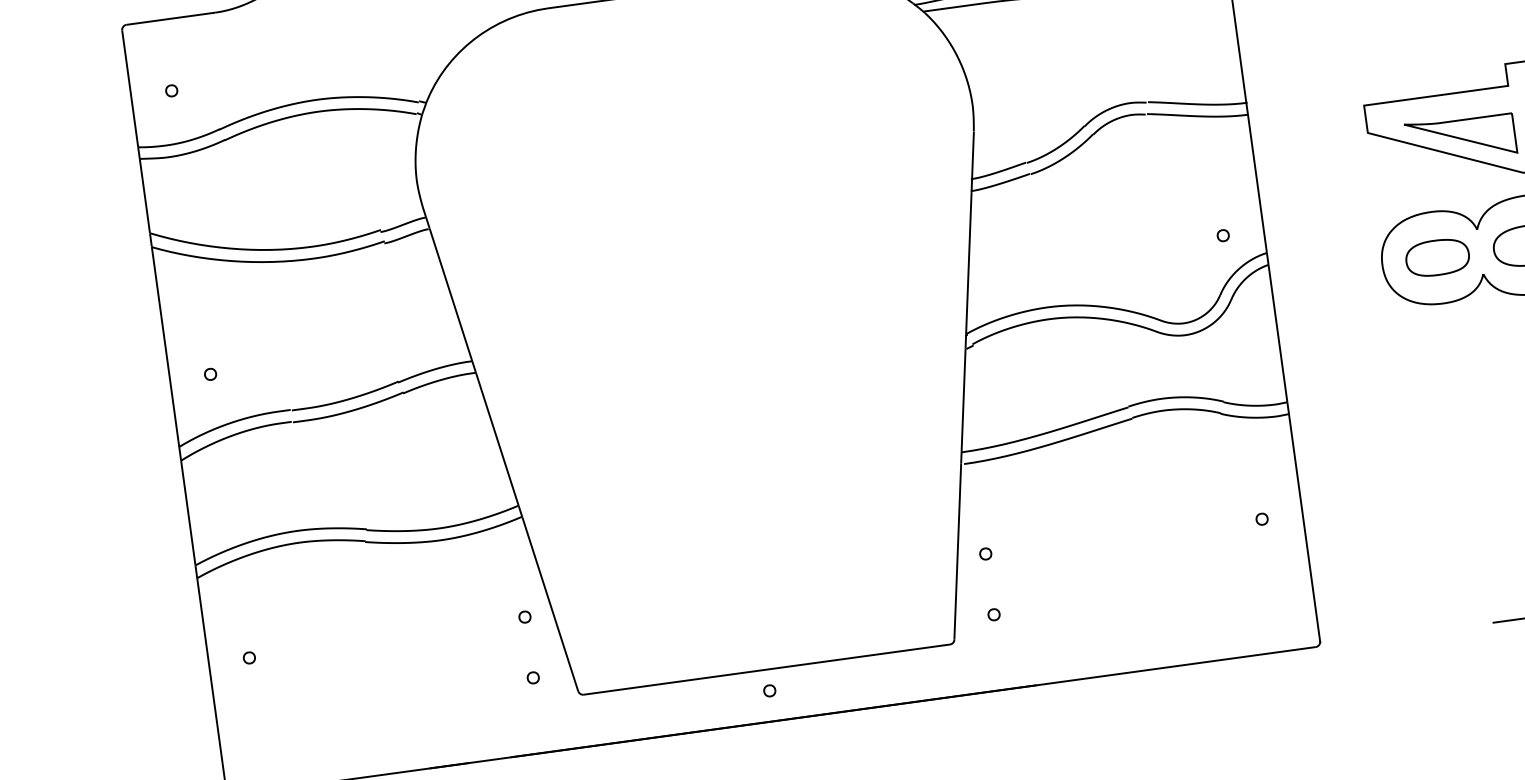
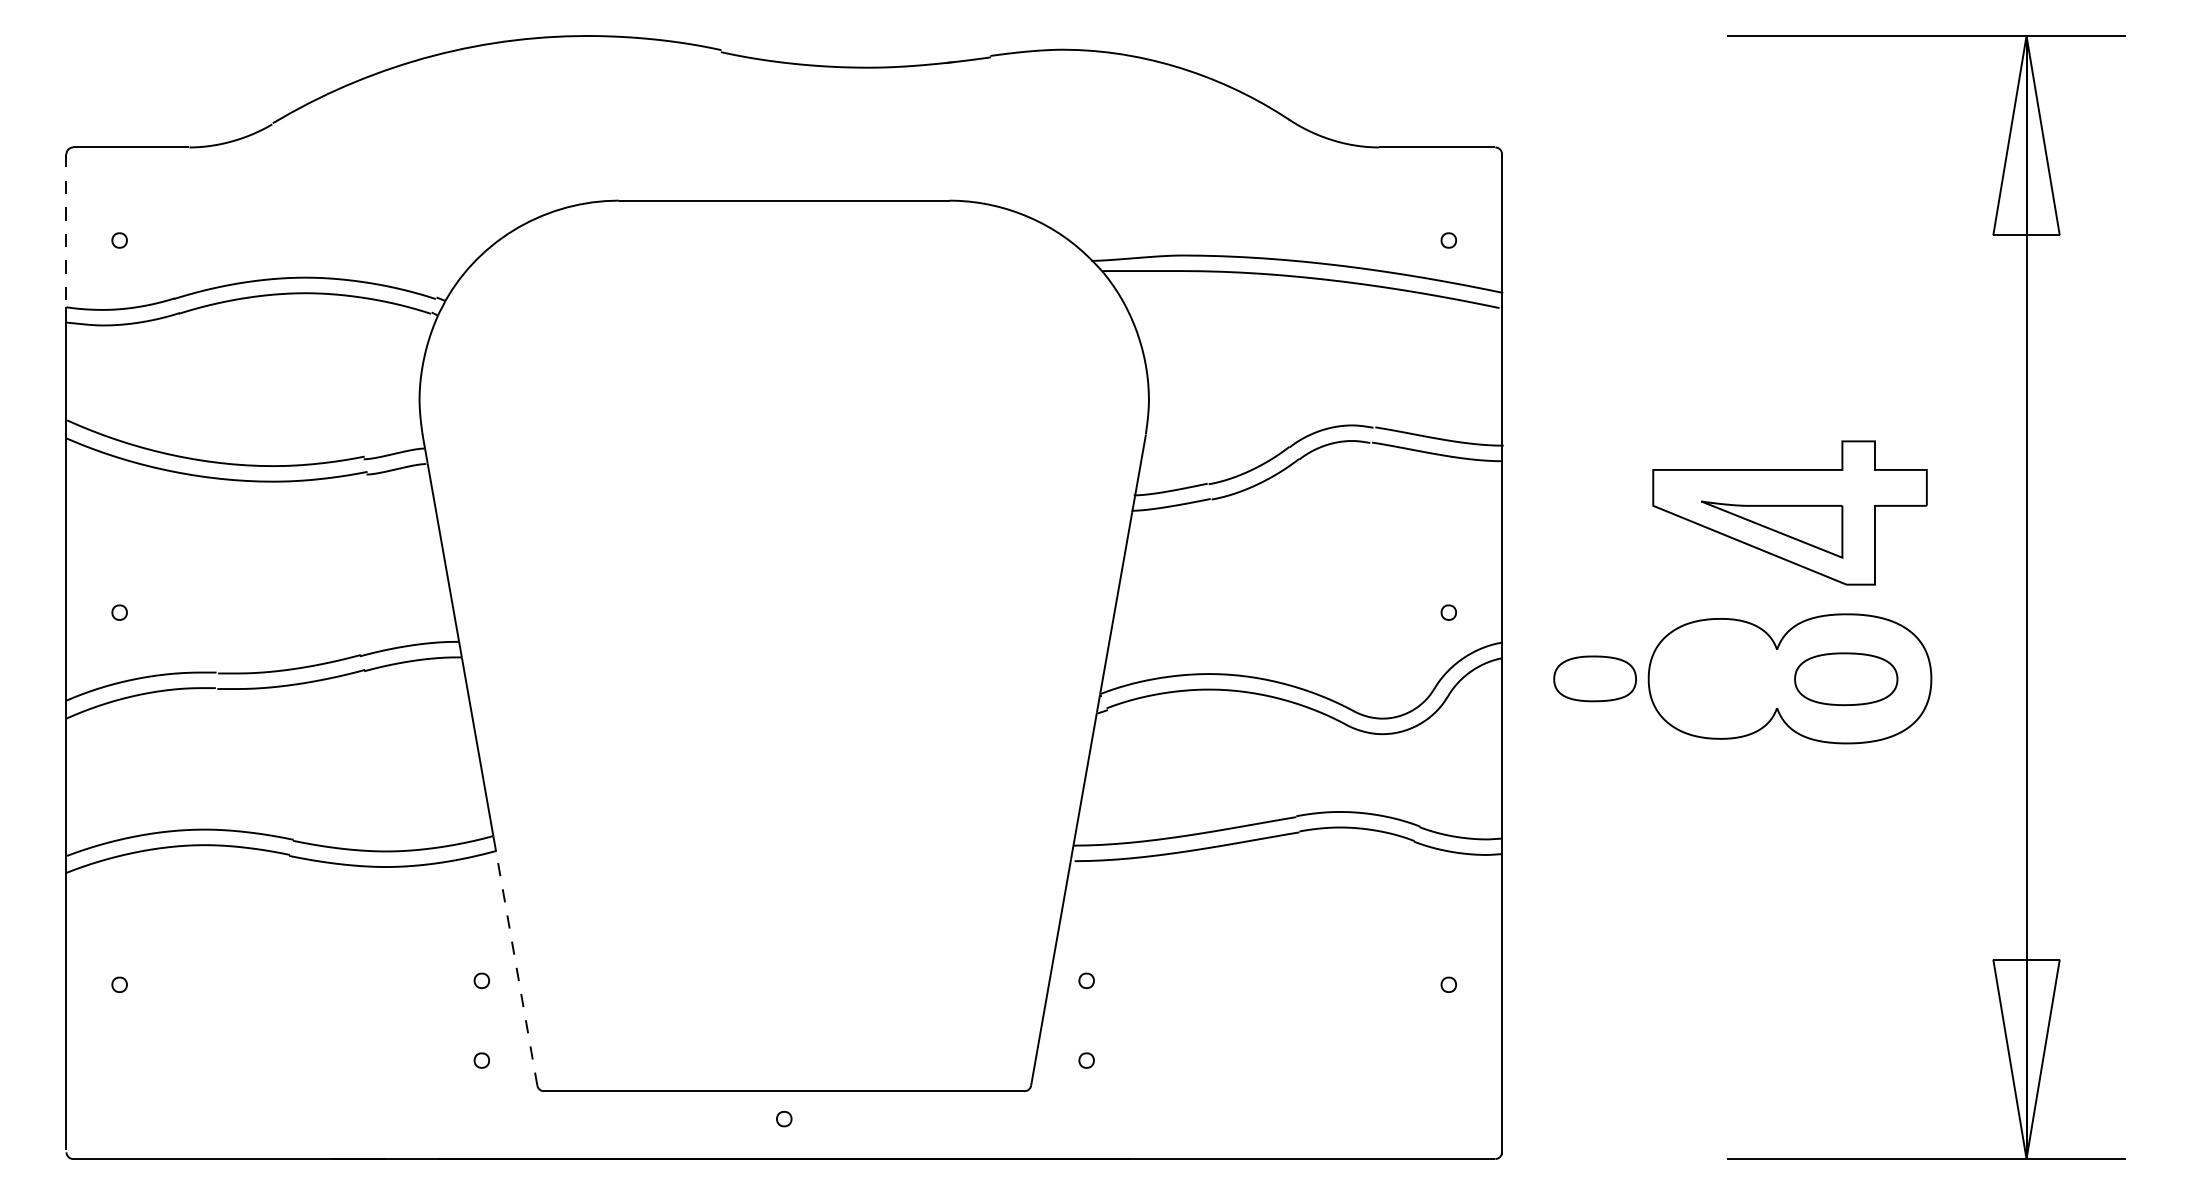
line: (130, 89) -> (66, 231), solid -> dashed
part: (1437, 257) -> (1594, 678), moved
line: (550, 604) -> (516, 968), solid -> dashed

